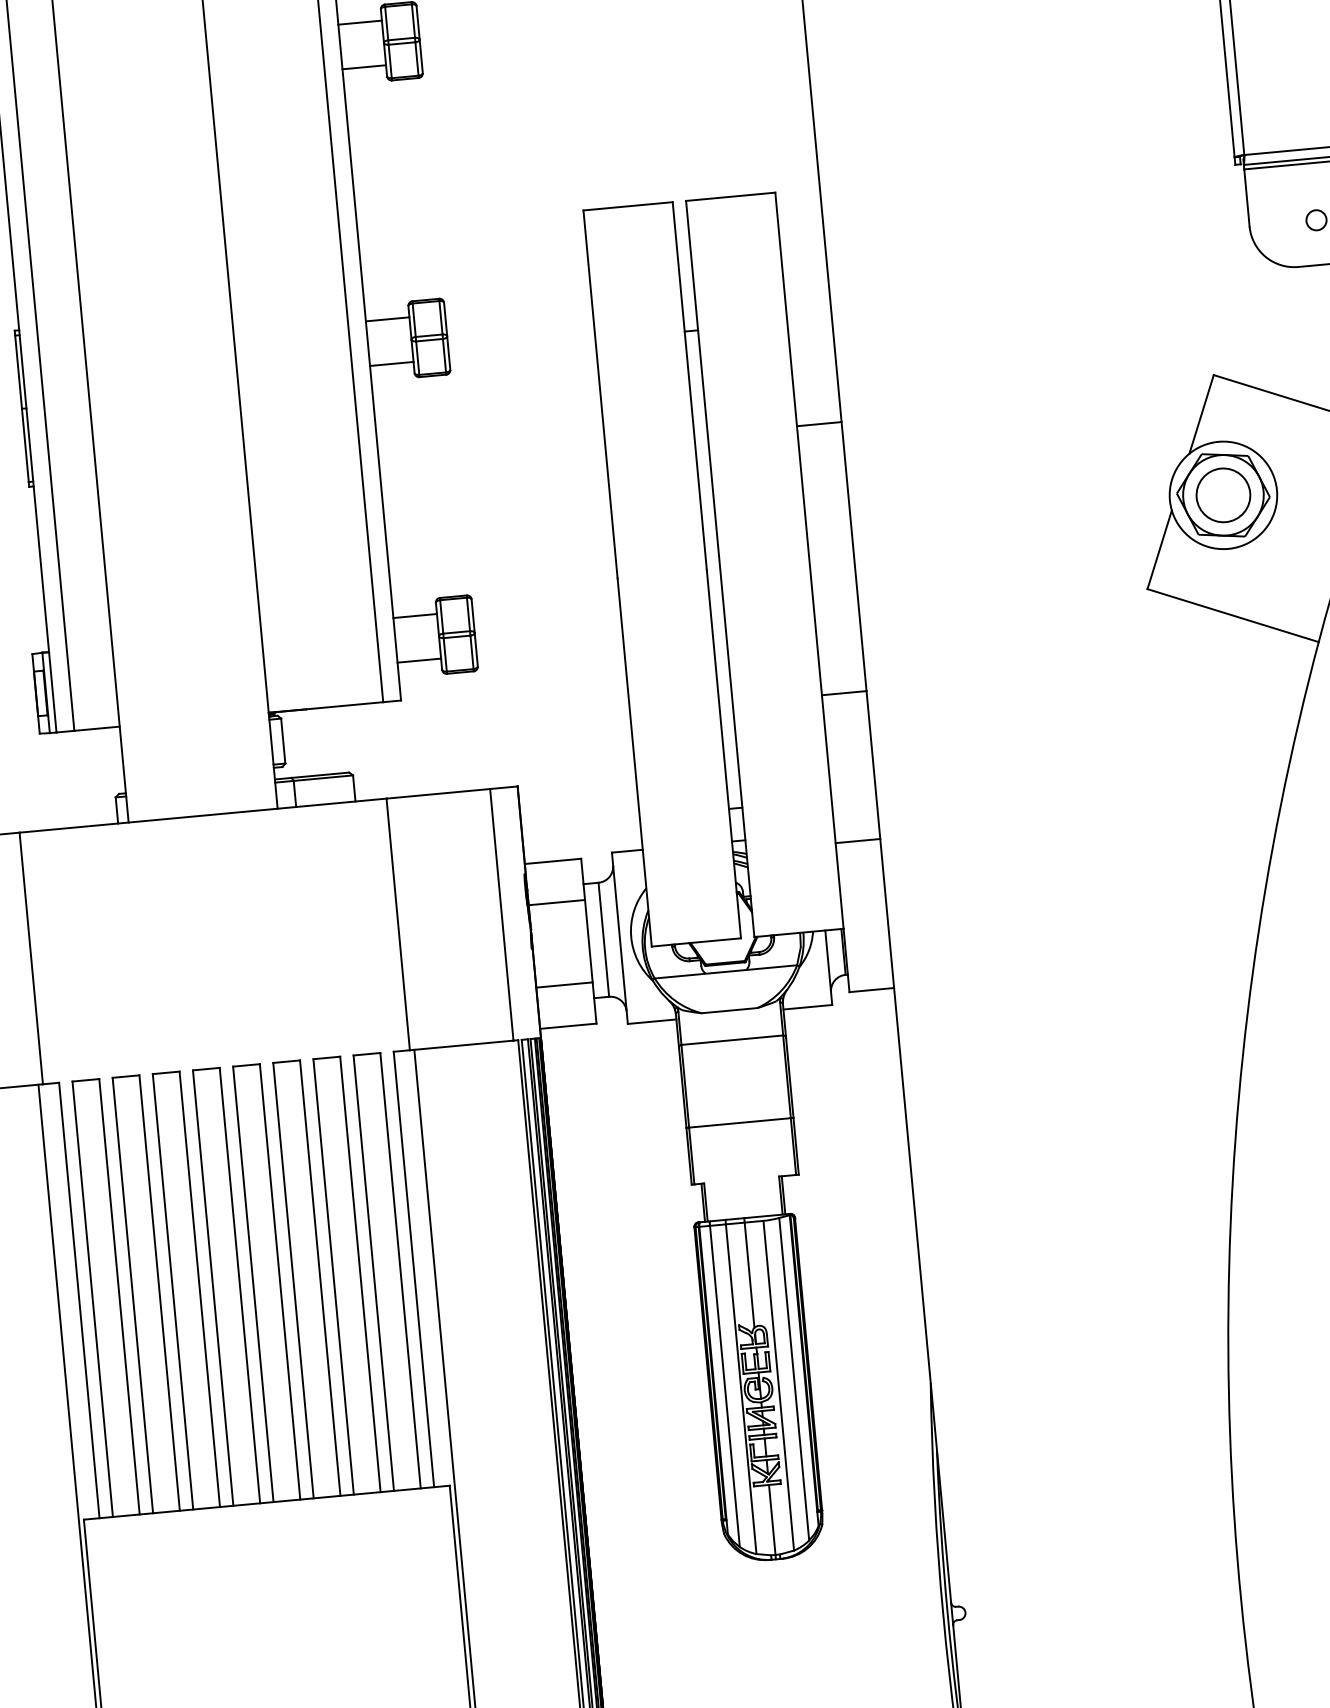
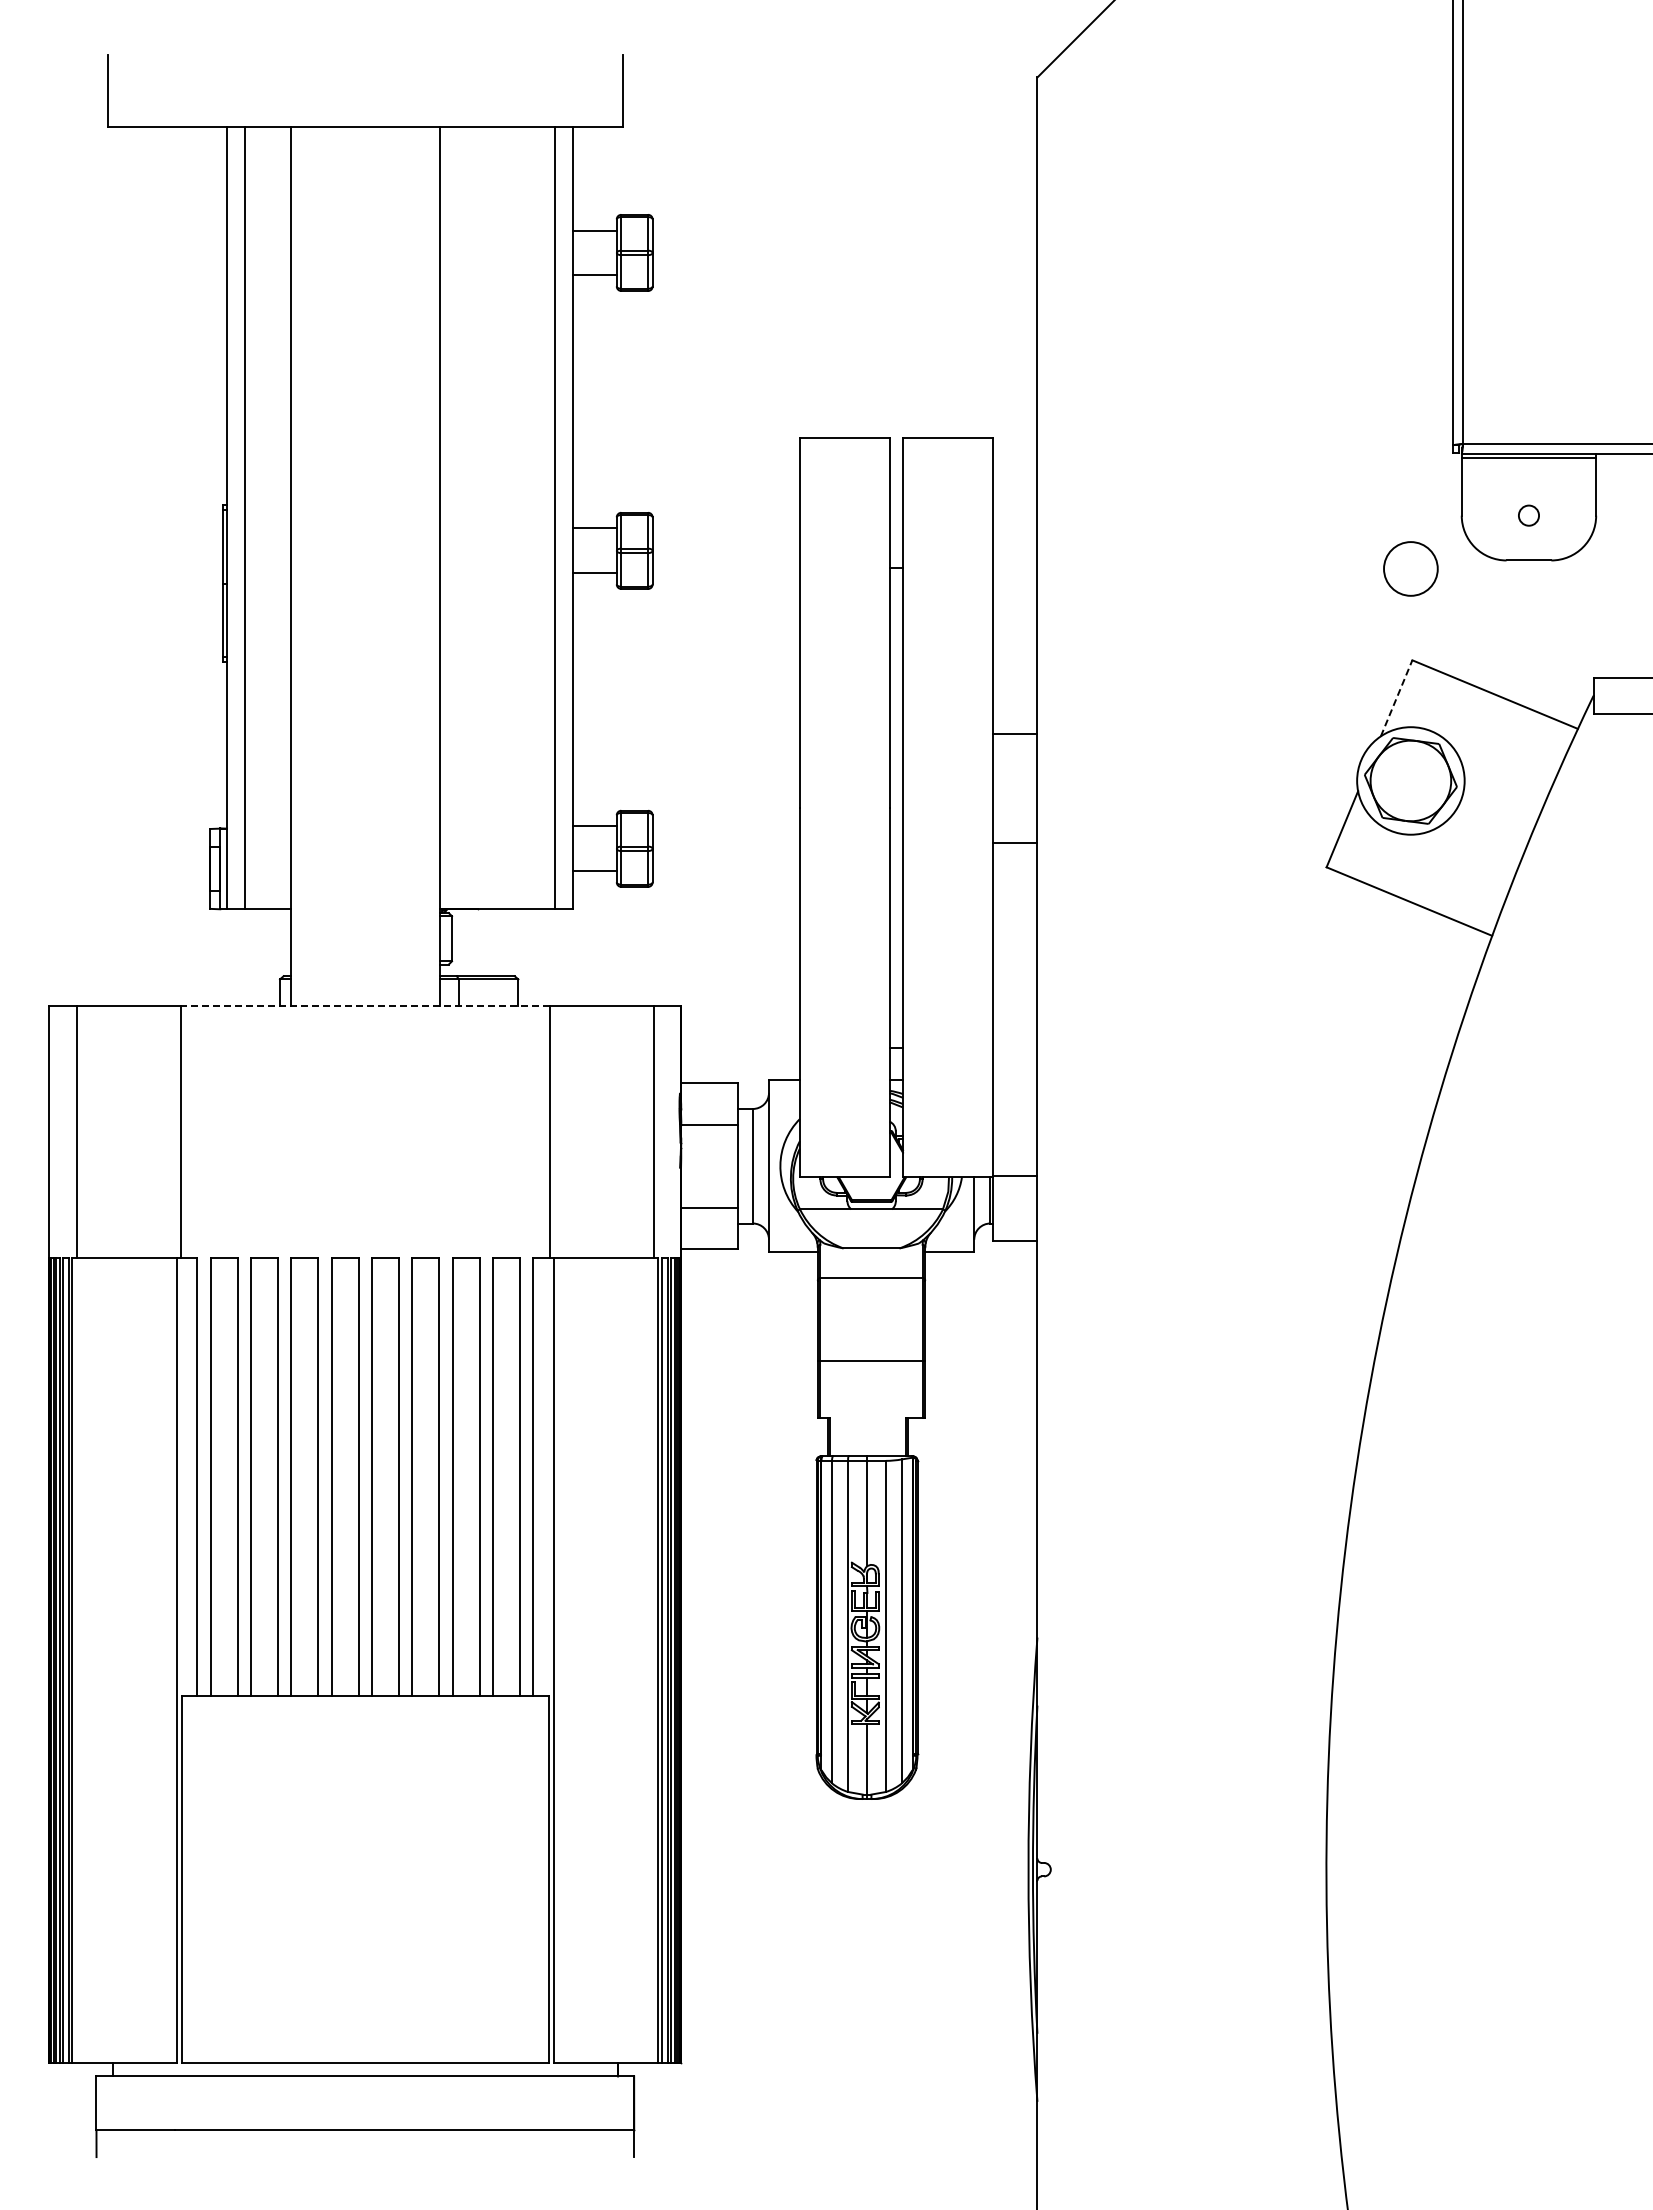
line: (1201, 413) -> (1396, 697), solid -> dashed
line: (818, 423) -> (1014, 733), moved
circle: (1223, 494) -> (1410, 568), moved
line: (843, 692) -> (1014, 842), moved
line: (202, 815) -> (364, 1005), solid -> dashed
line: (857, 841) -> (1014, 1176), moved

